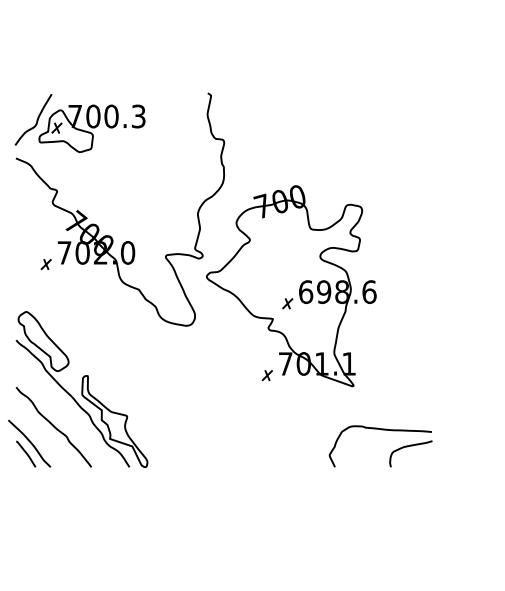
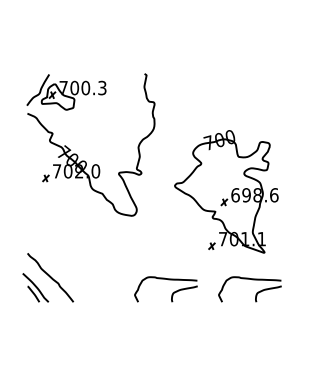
part: (291, 285) -> (226, 191), moved
part: (81, 389) -> (67, 254), removed
part: (253, 451) -> (172, 292), added

